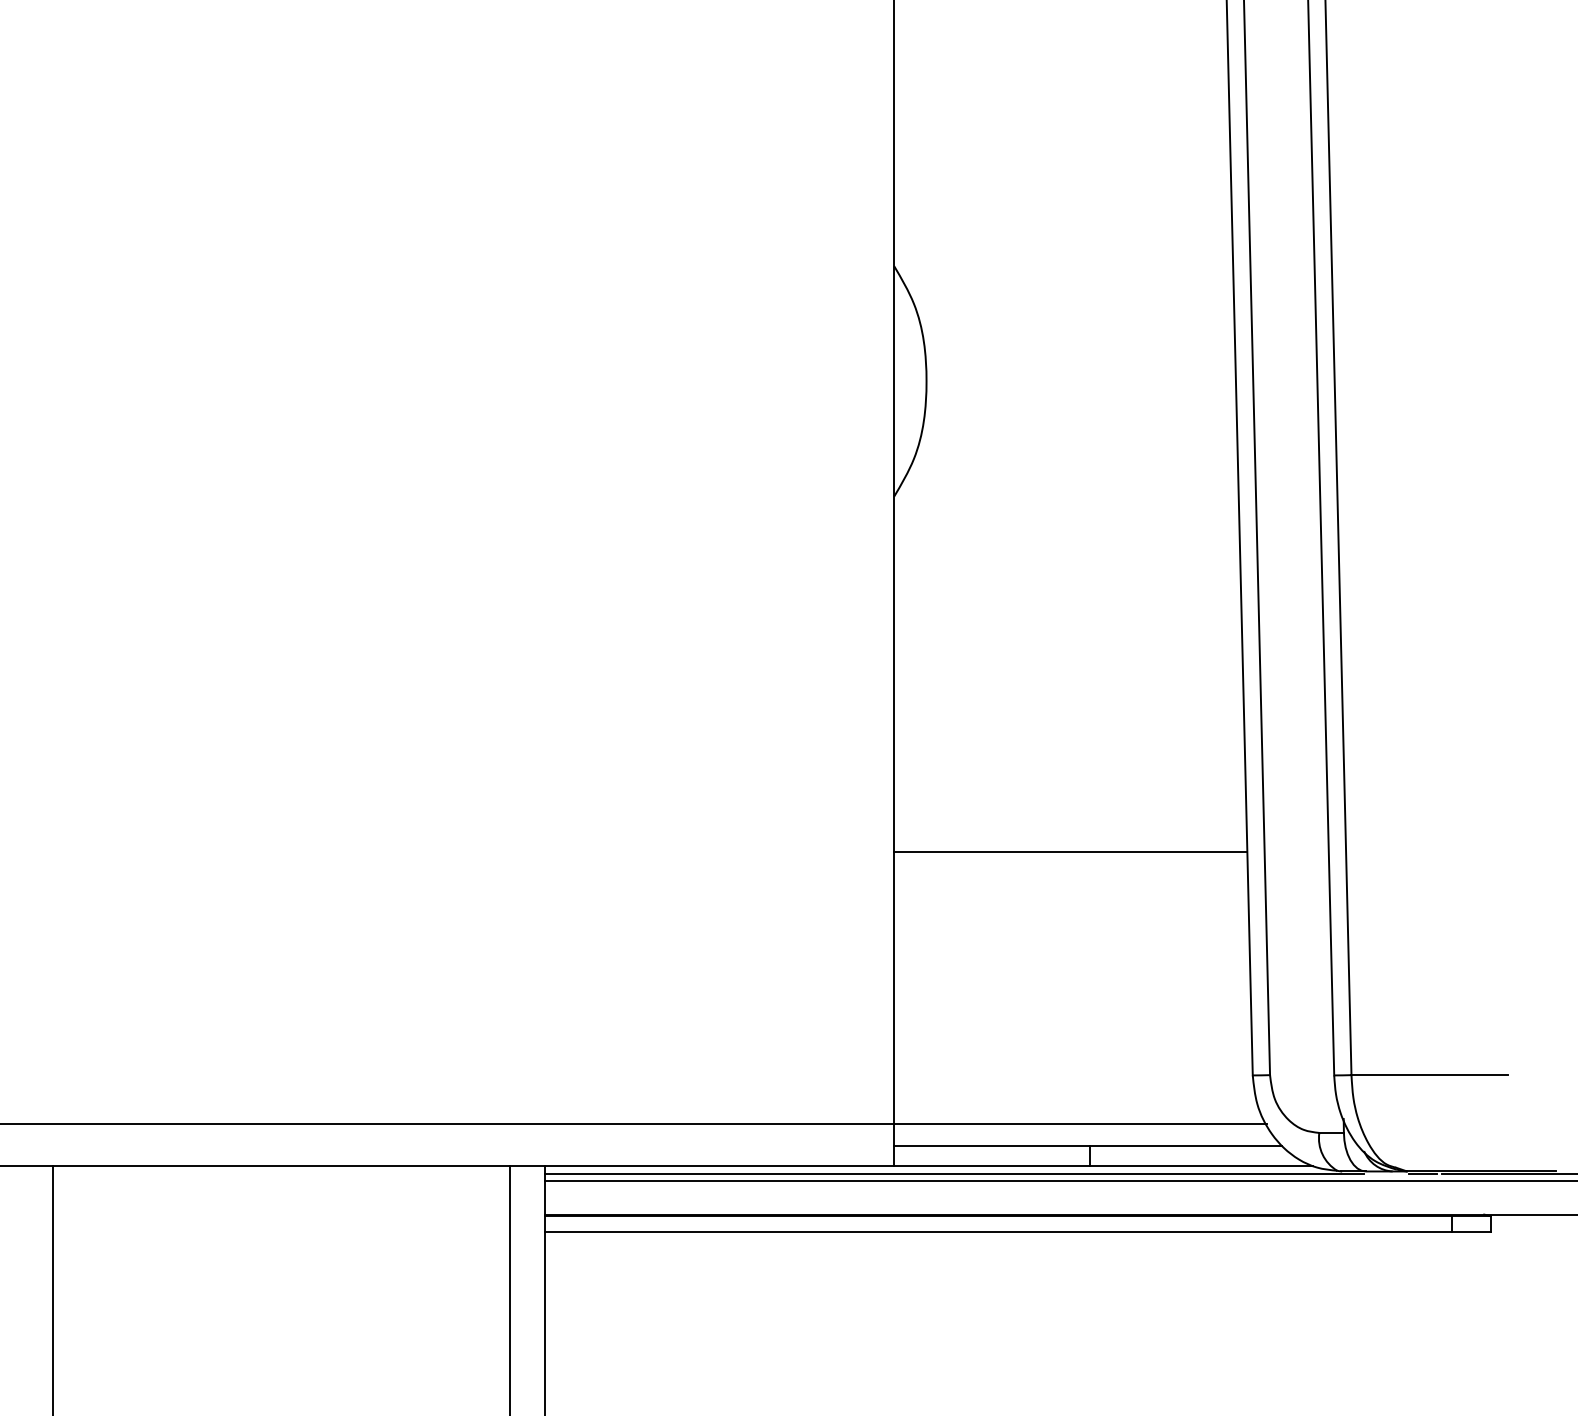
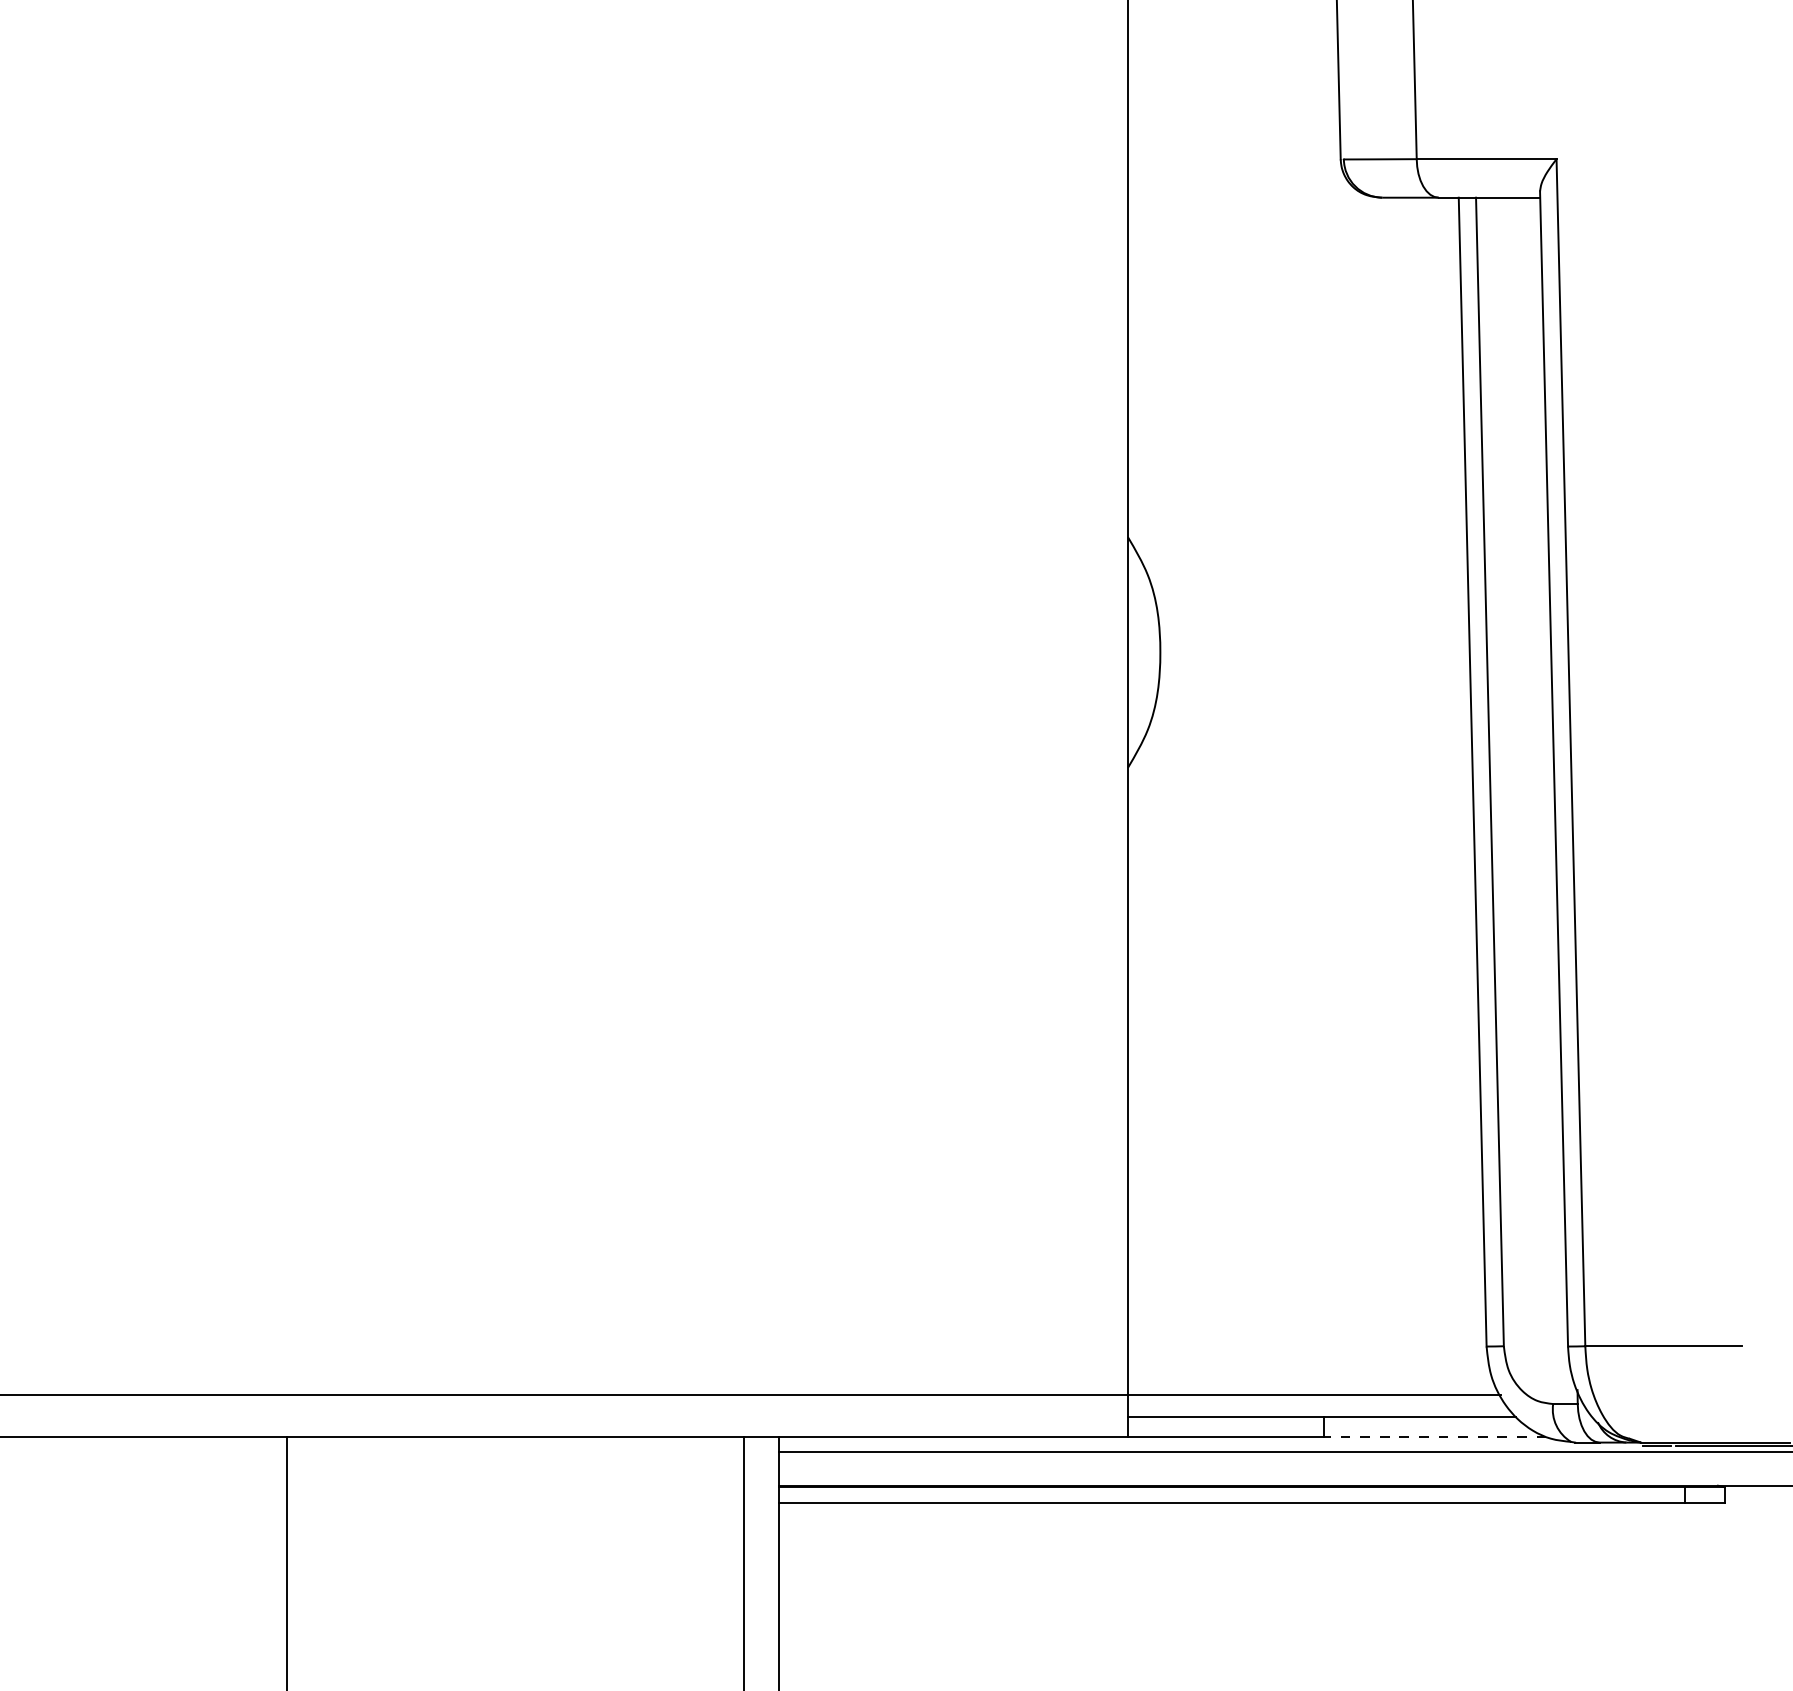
line: (1070, 852) -> (1304, 1123), removed
line: (1200, 1165) -> (1434, 1436), solid -> dashed
line: (953, 1174) -> (1187, 1445), removed

